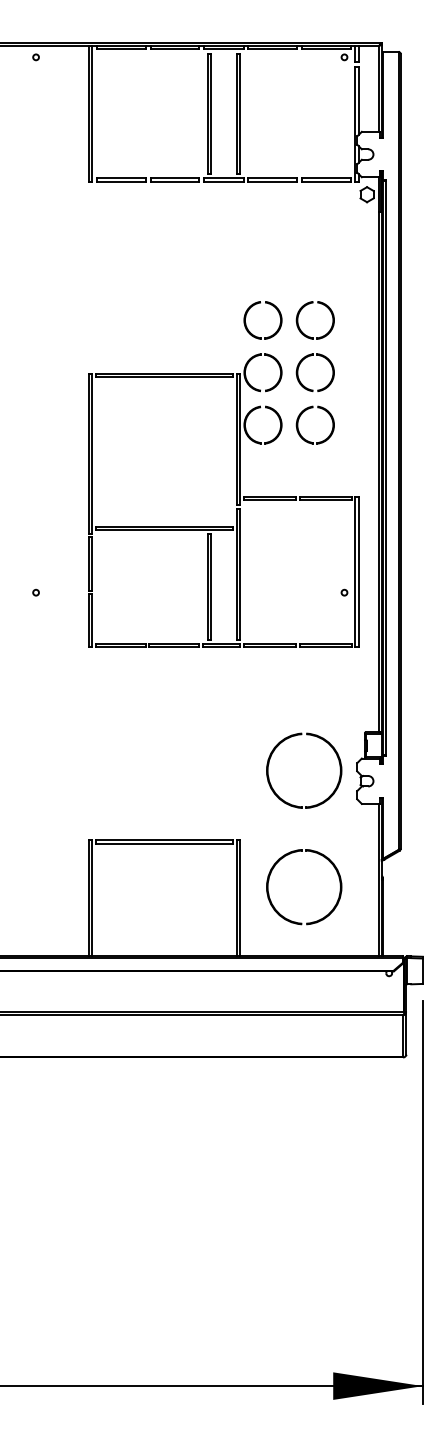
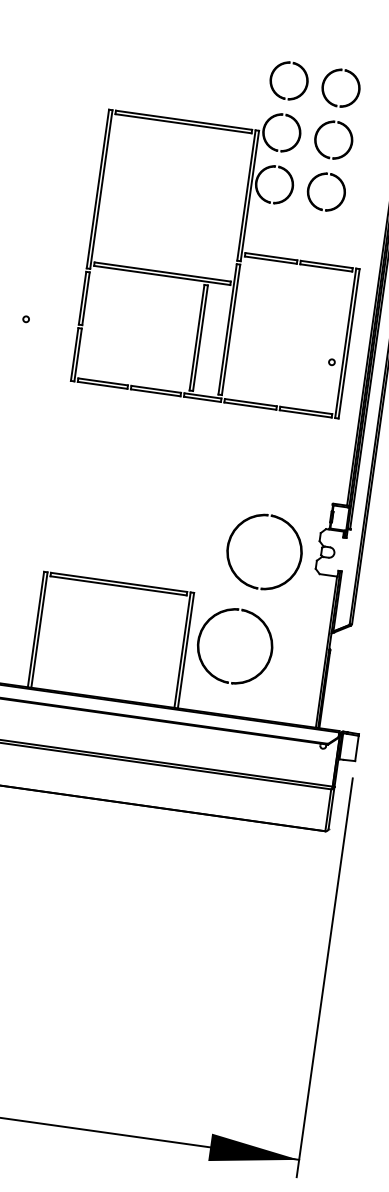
part: (312, 736) -> (277, 519), moved
part: (320, 918) -> (246, 679), moved

